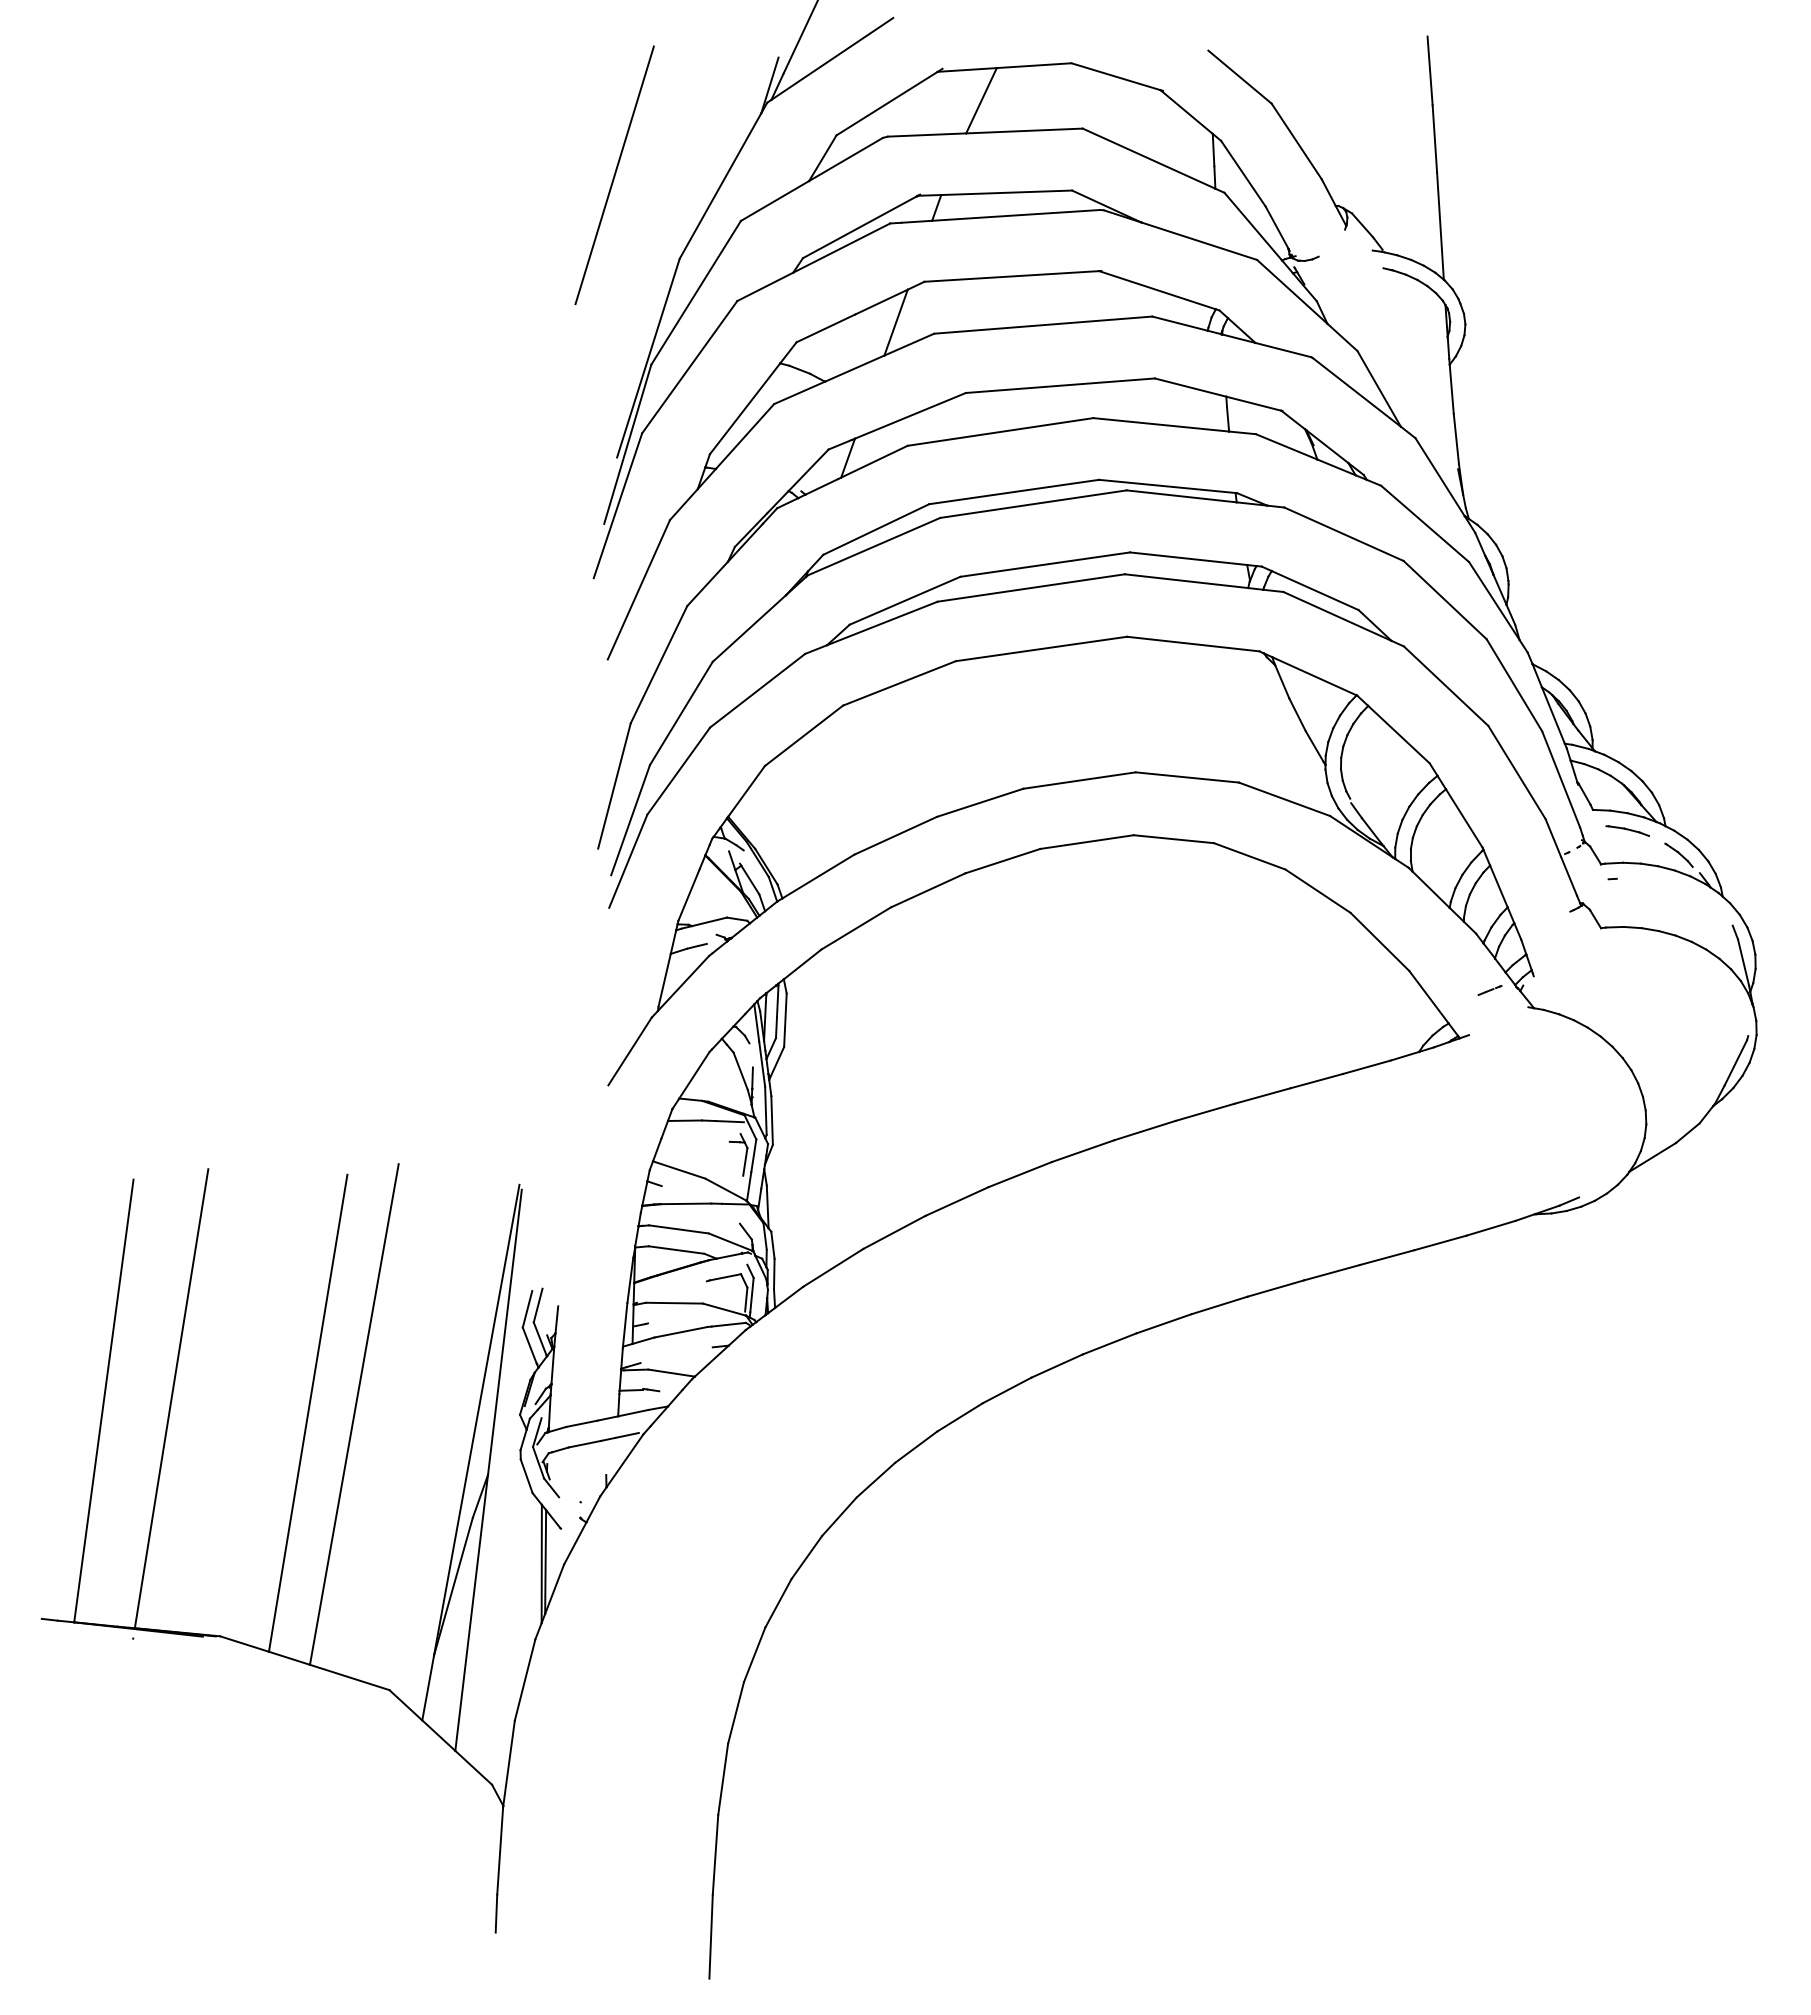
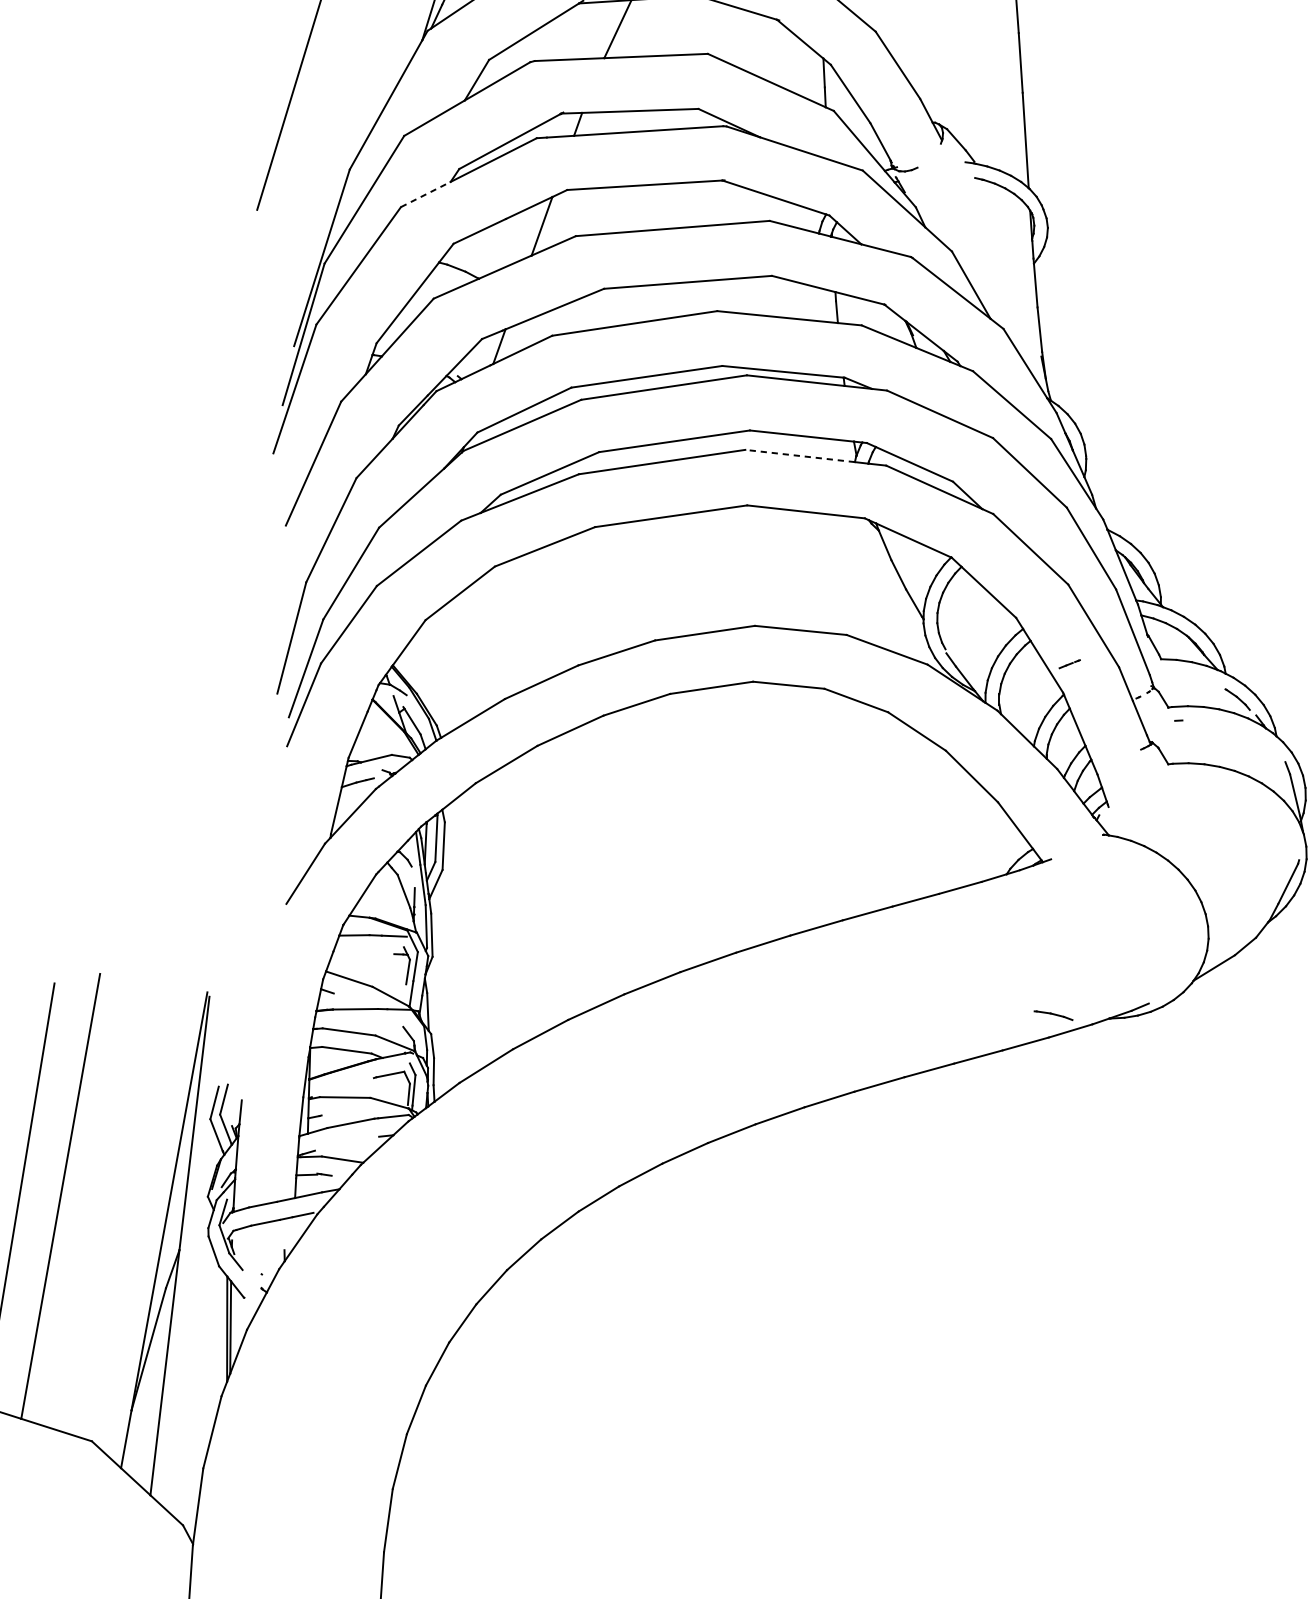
line: (765, 286) -> (426, 194), solid -> dashed
line: (1186, 581) -> (800, 456), solid -> dashed
part: (1627, 830) -> (1053, 1015), moved
line: (1489, 990) -> (1069, 664), moved

